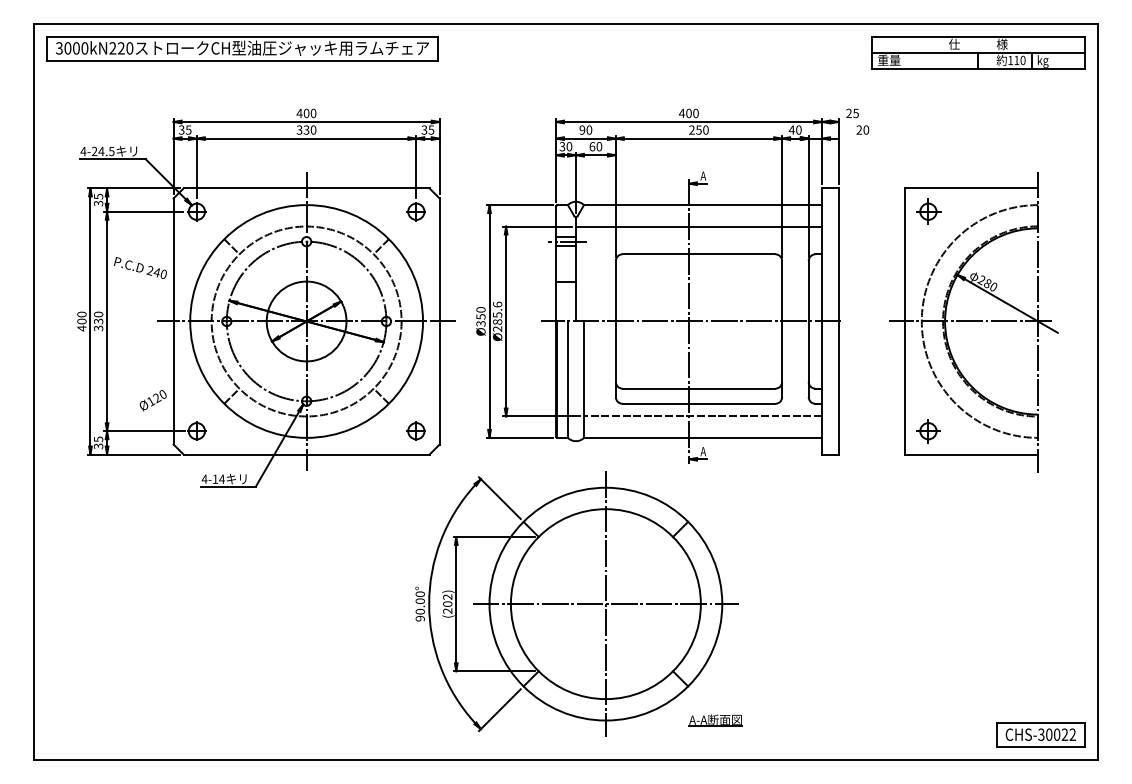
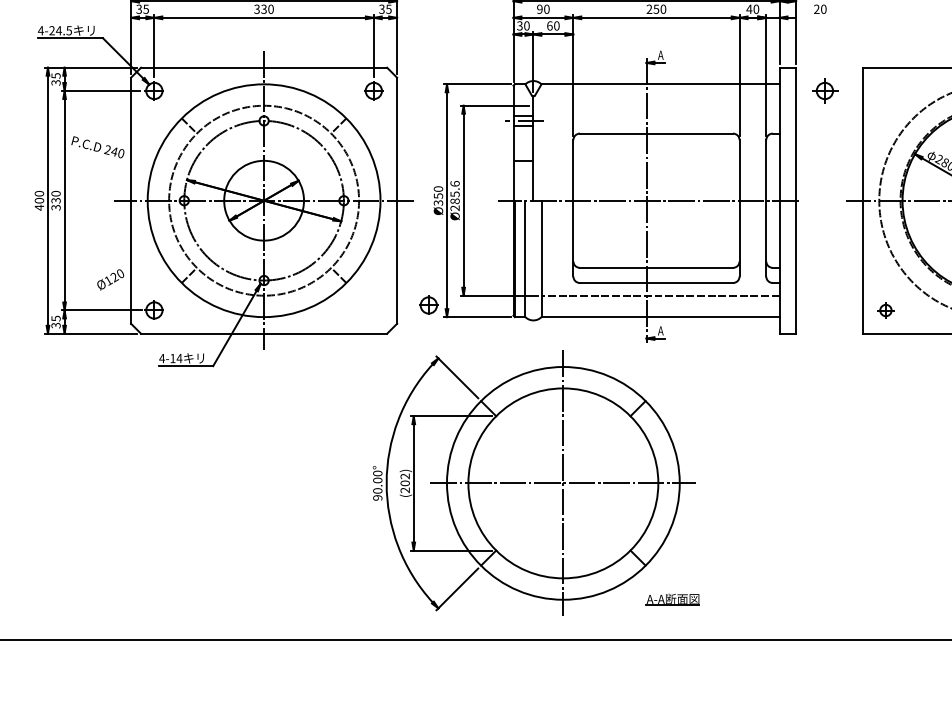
part: (928, 211) -> (824, 90), moved
line: (698, 226) -> (655, 105), removed
part: (415, 430) -> (427, 304), moved
part: (928, 431) -> (885, 310), size x0.7

